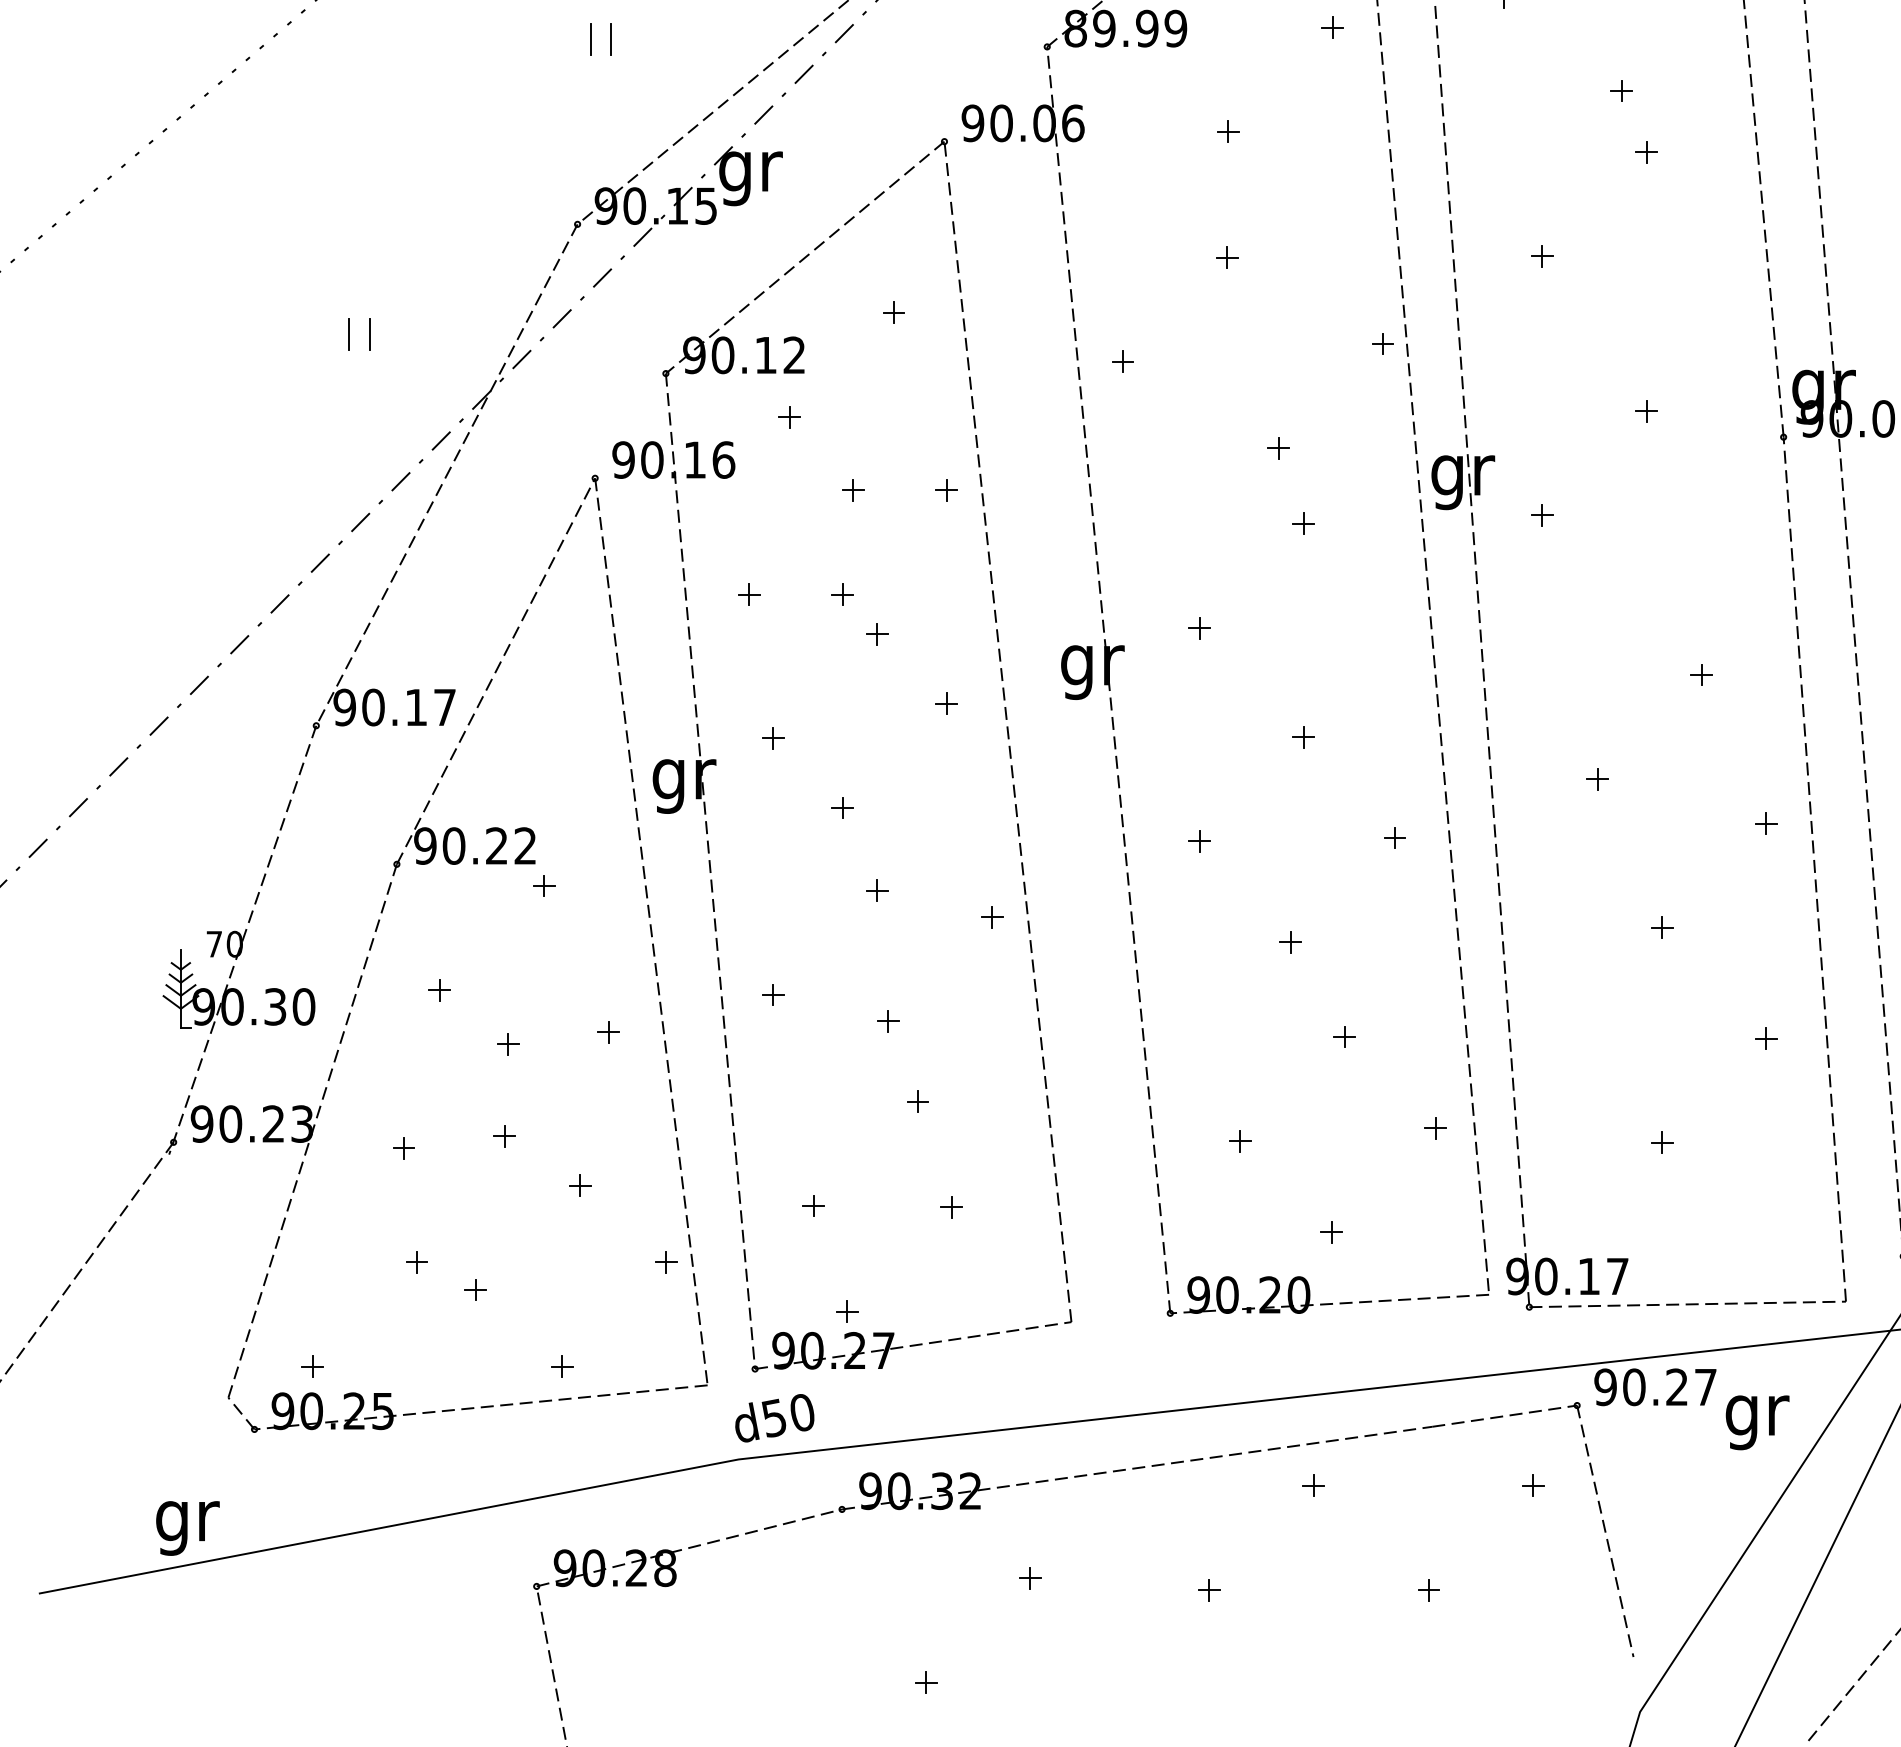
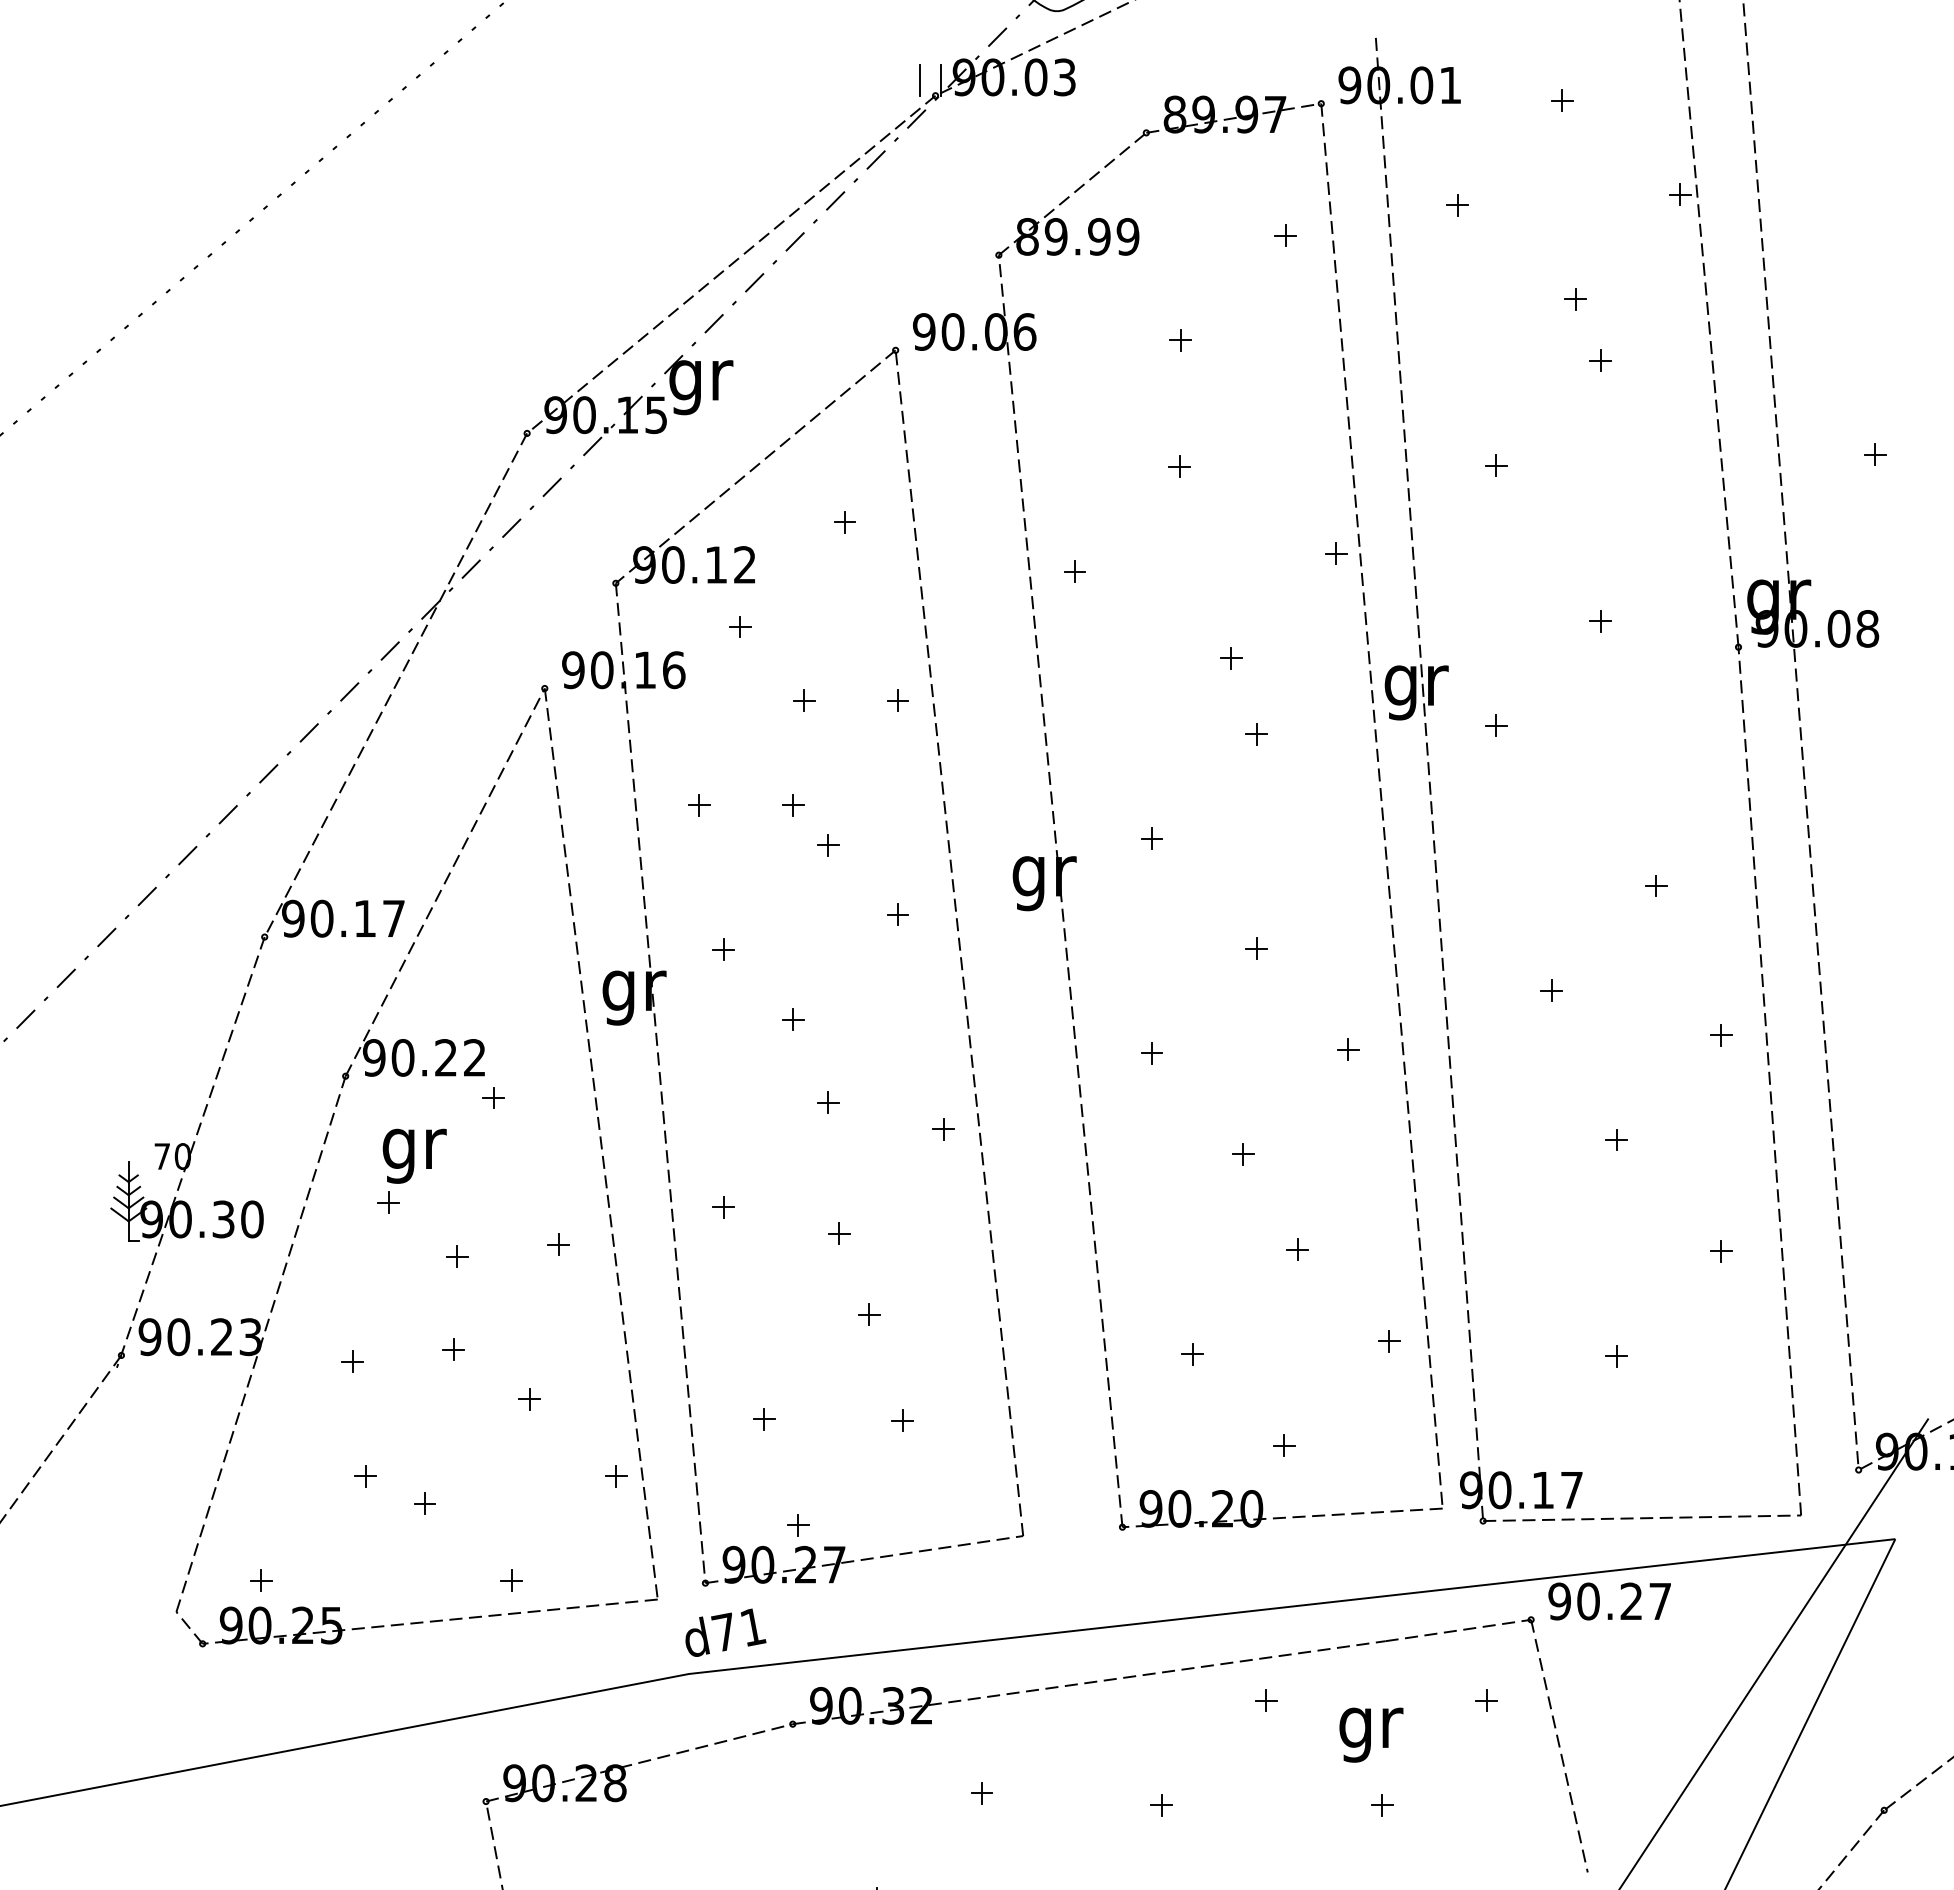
line: (590, 39) -> (540, 247), removed
line: (611, 39) -> (561, 247), removed
line: (348, 333) -> (297, 543), removed
line: (369, 333) -> (318, 543), removed
text: (788, 1415) -> (738, 1629), d50 -> d71
text: (1757, 1422) -> (1371, 1734), moved
text: (187, 1527) -> (414, 1155), moved

